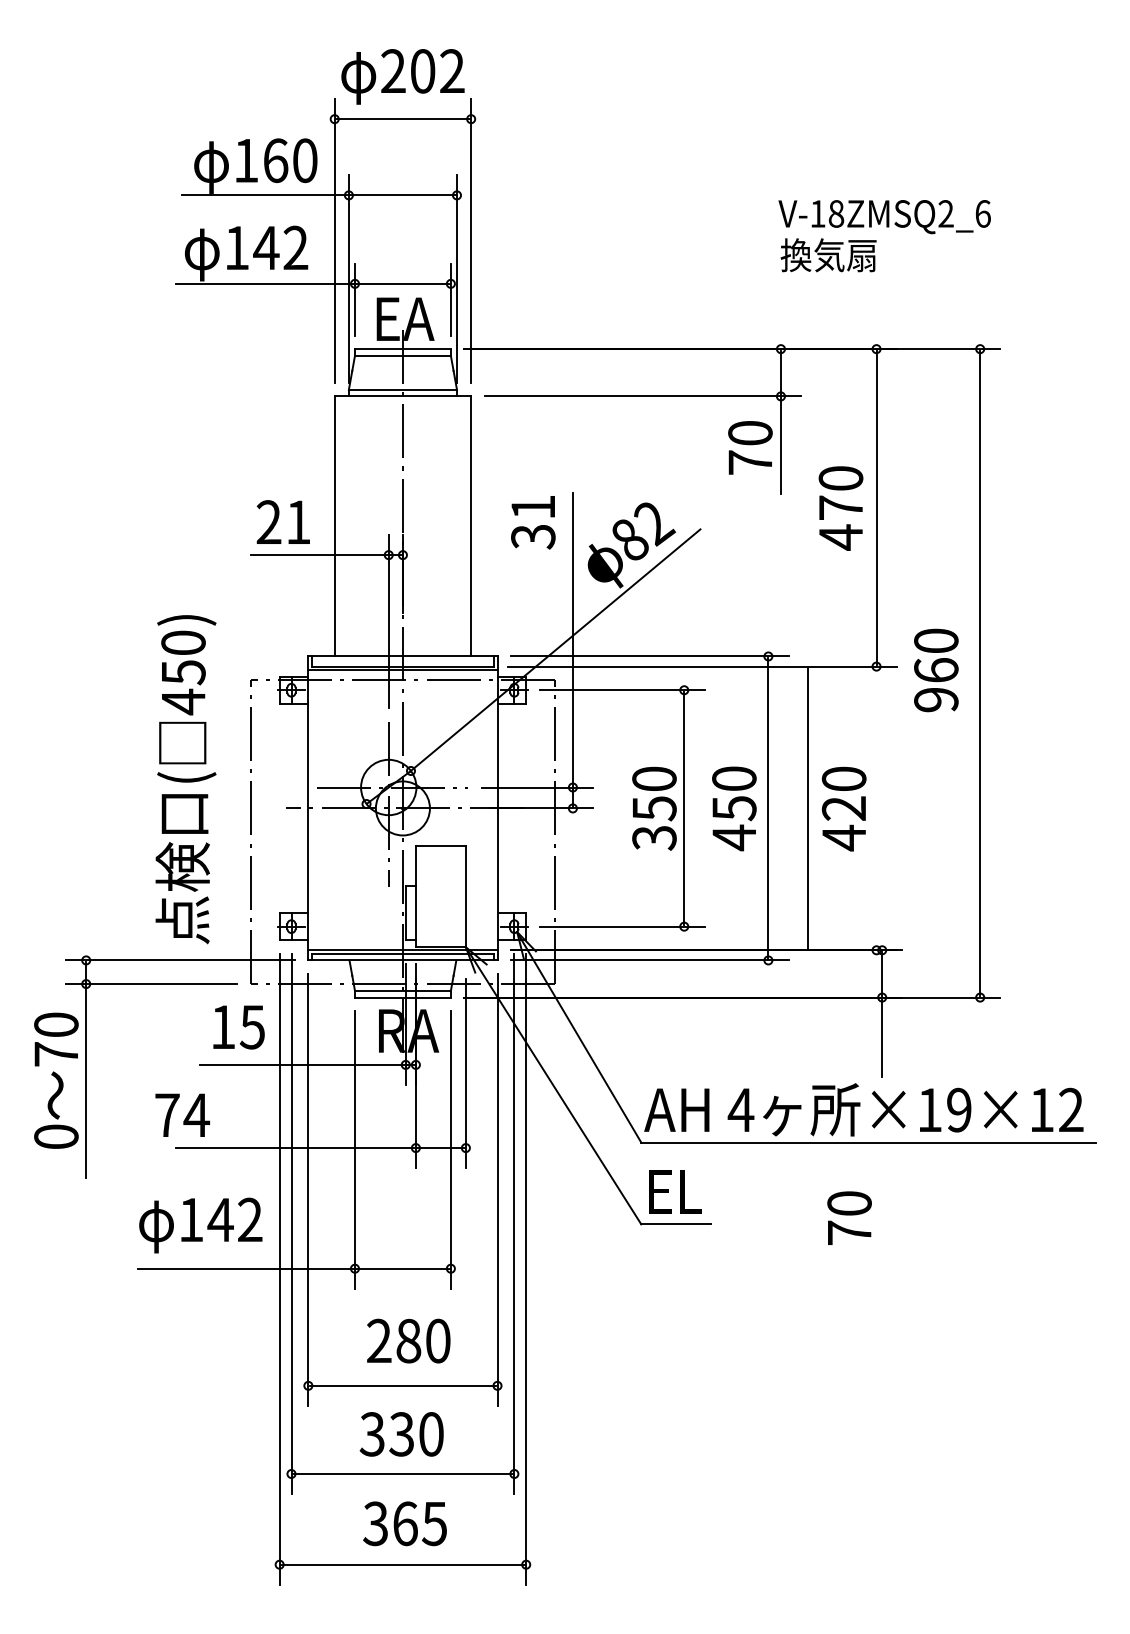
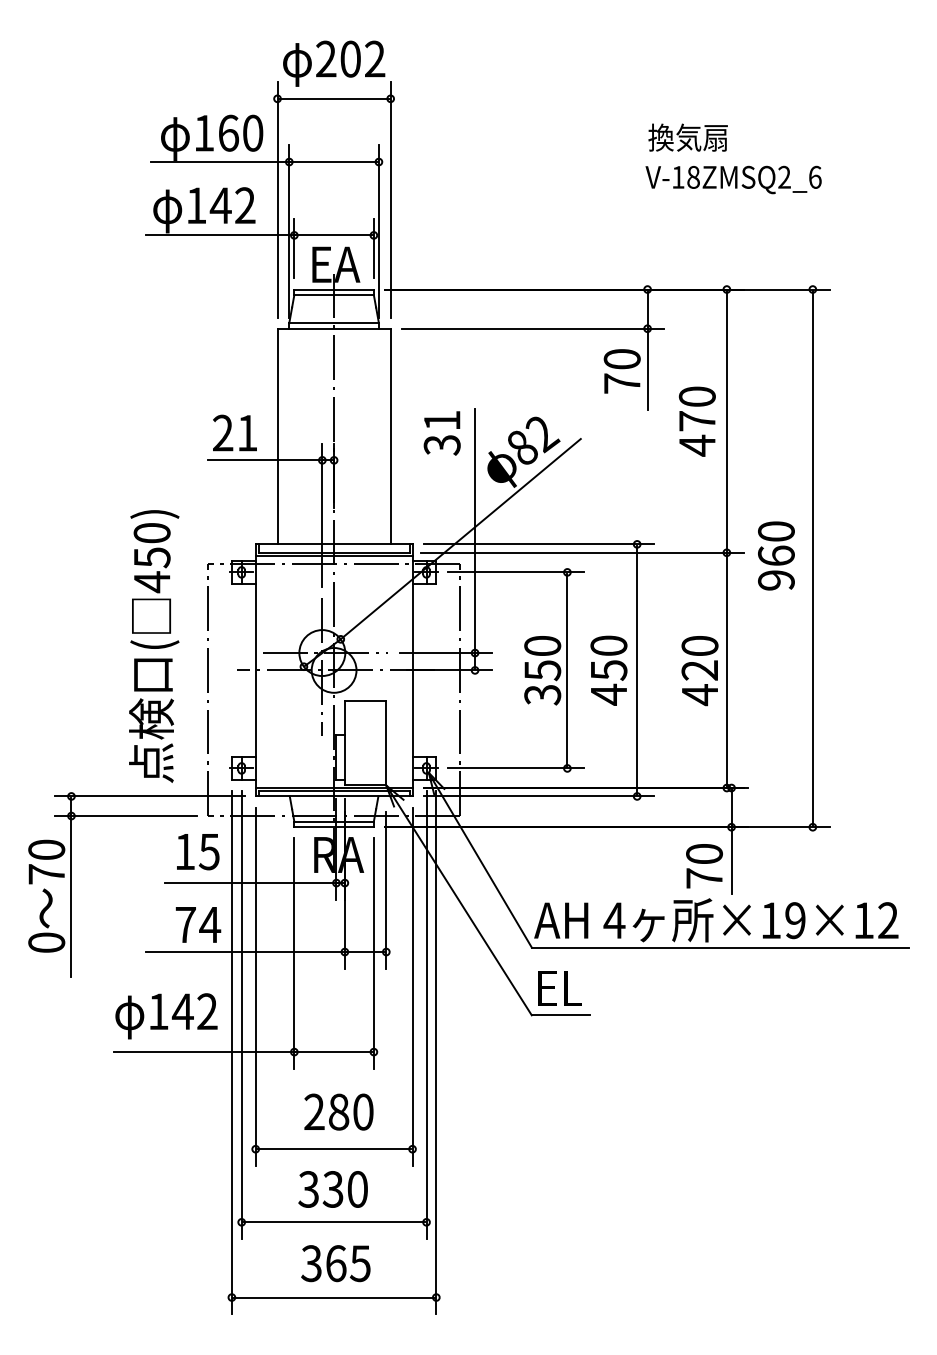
text: (827, 255) -> (687, 137), moved
line: (807, 807) -> (726, 669), moved
text: (182, 1114) -> (198, 924), moved
text: (849, 1218) -> (704, 866), moved

